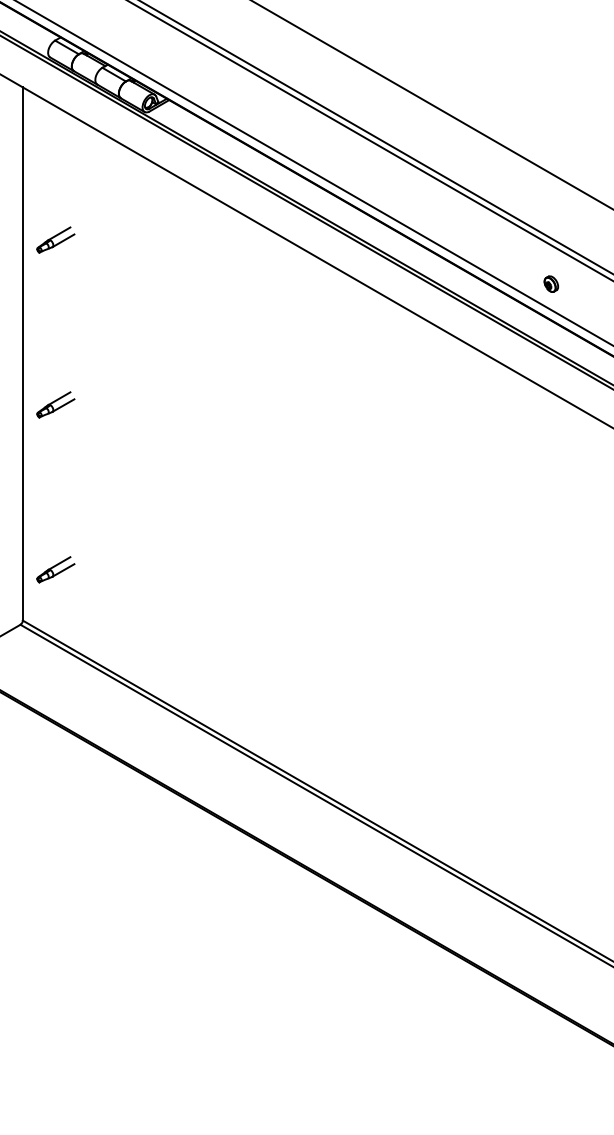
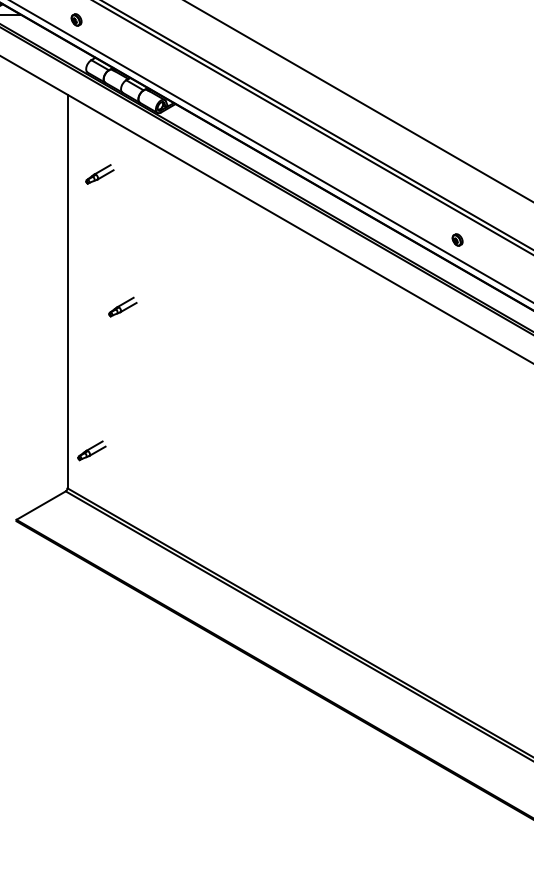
part: (55, 240) -> (99, 174), moved
part: (55, 404) -> (122, 306), moved

